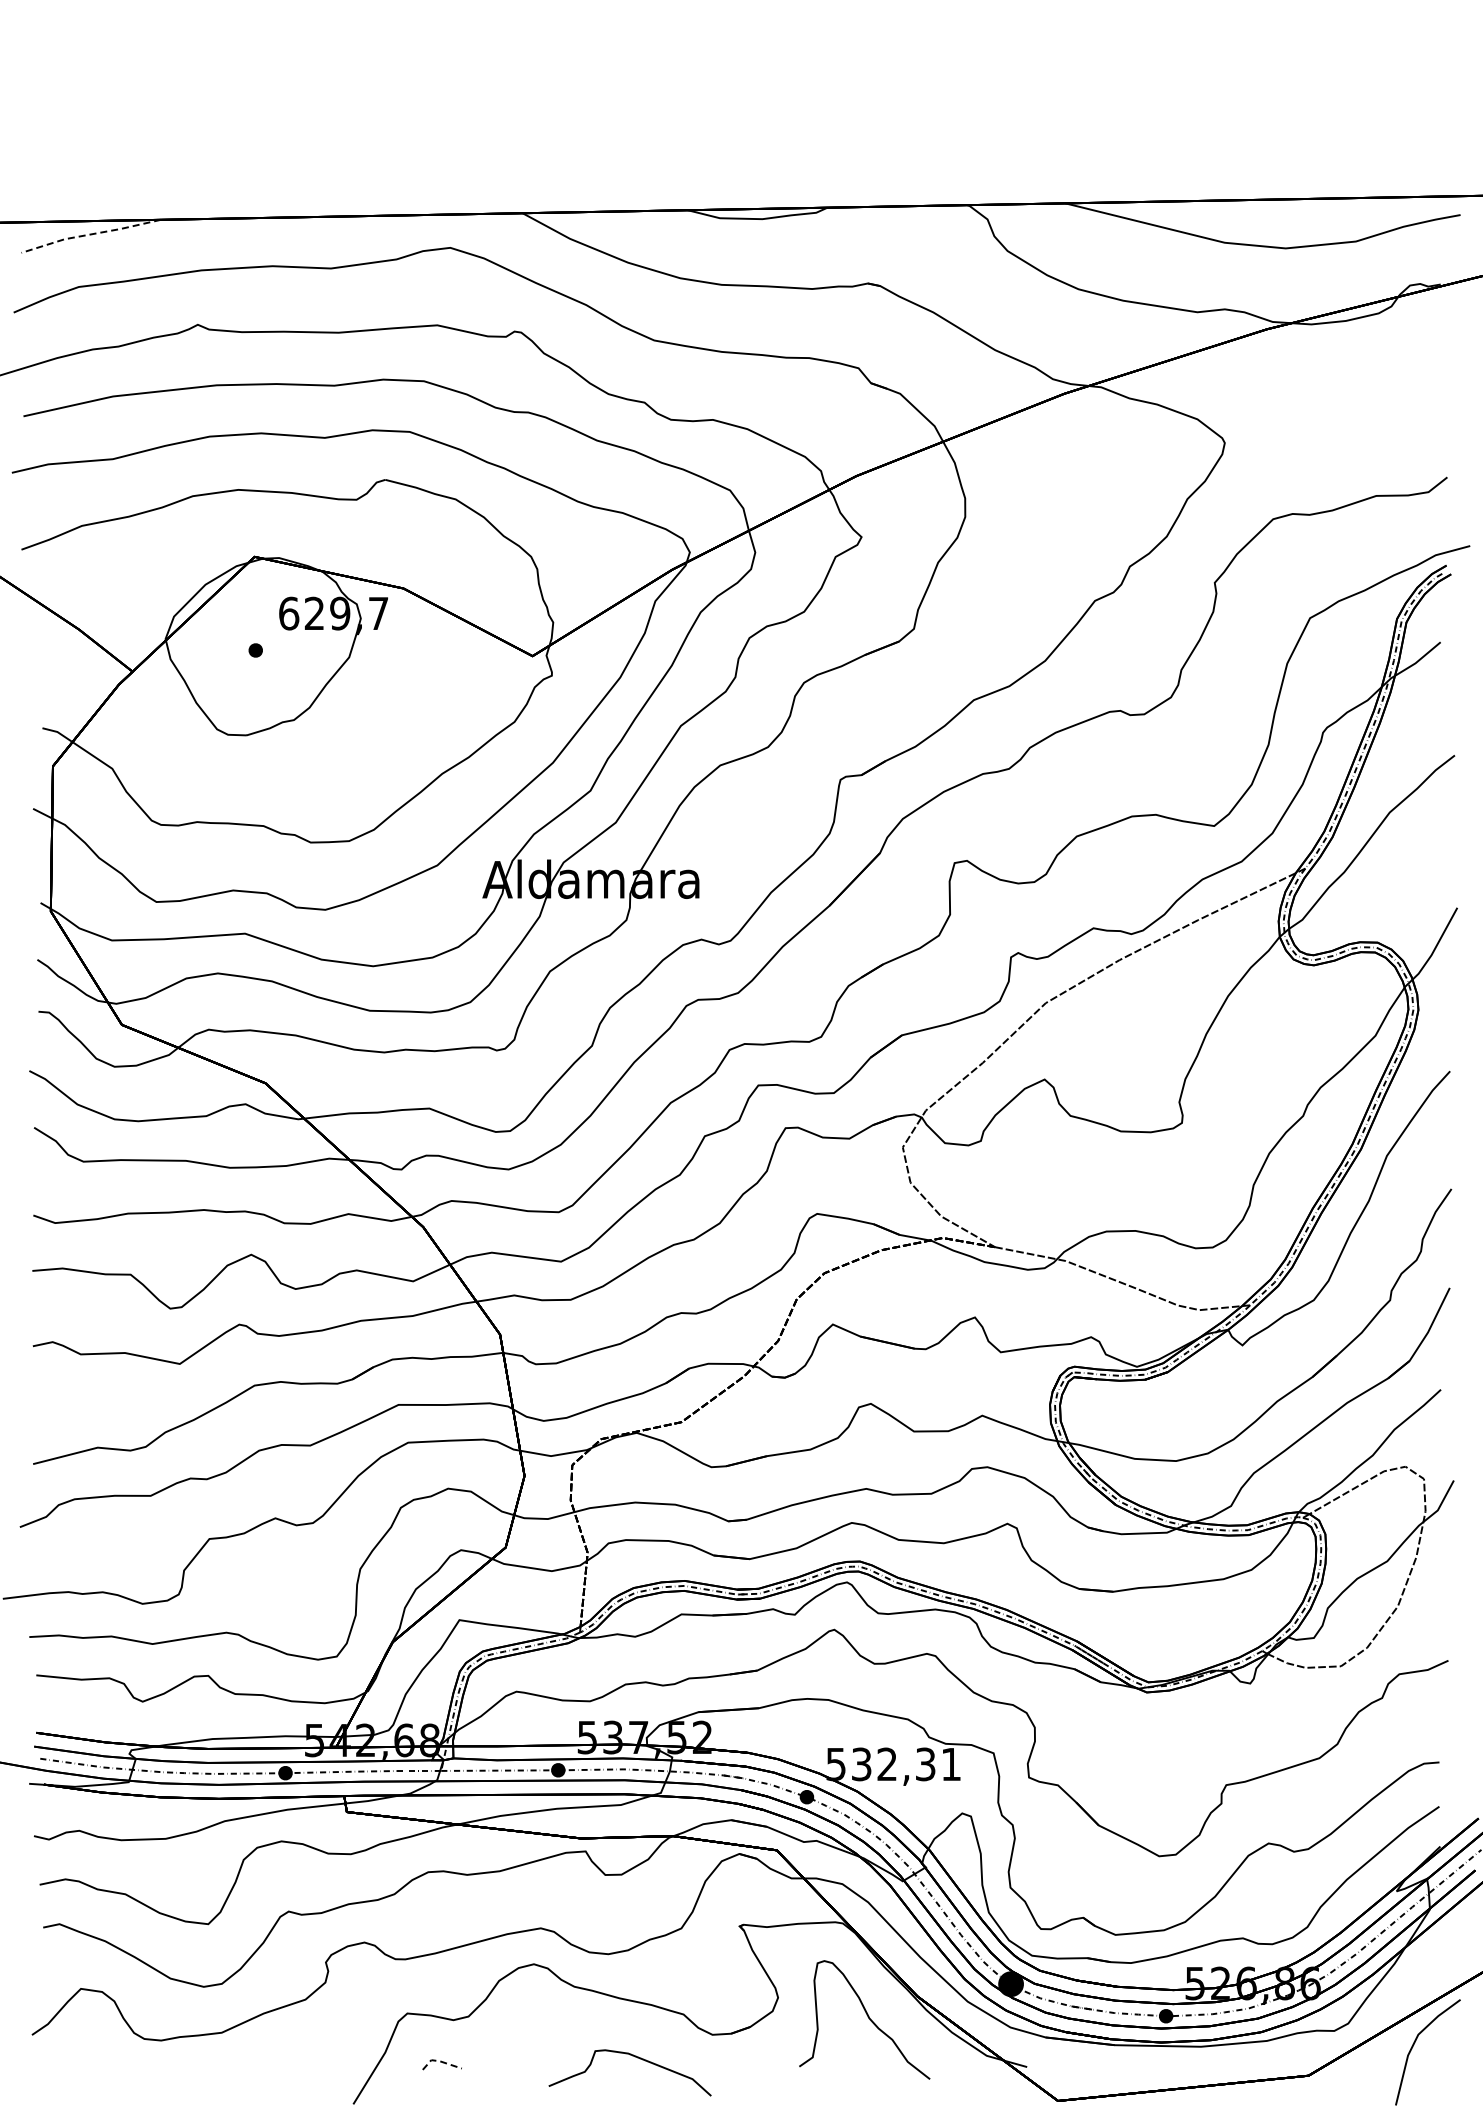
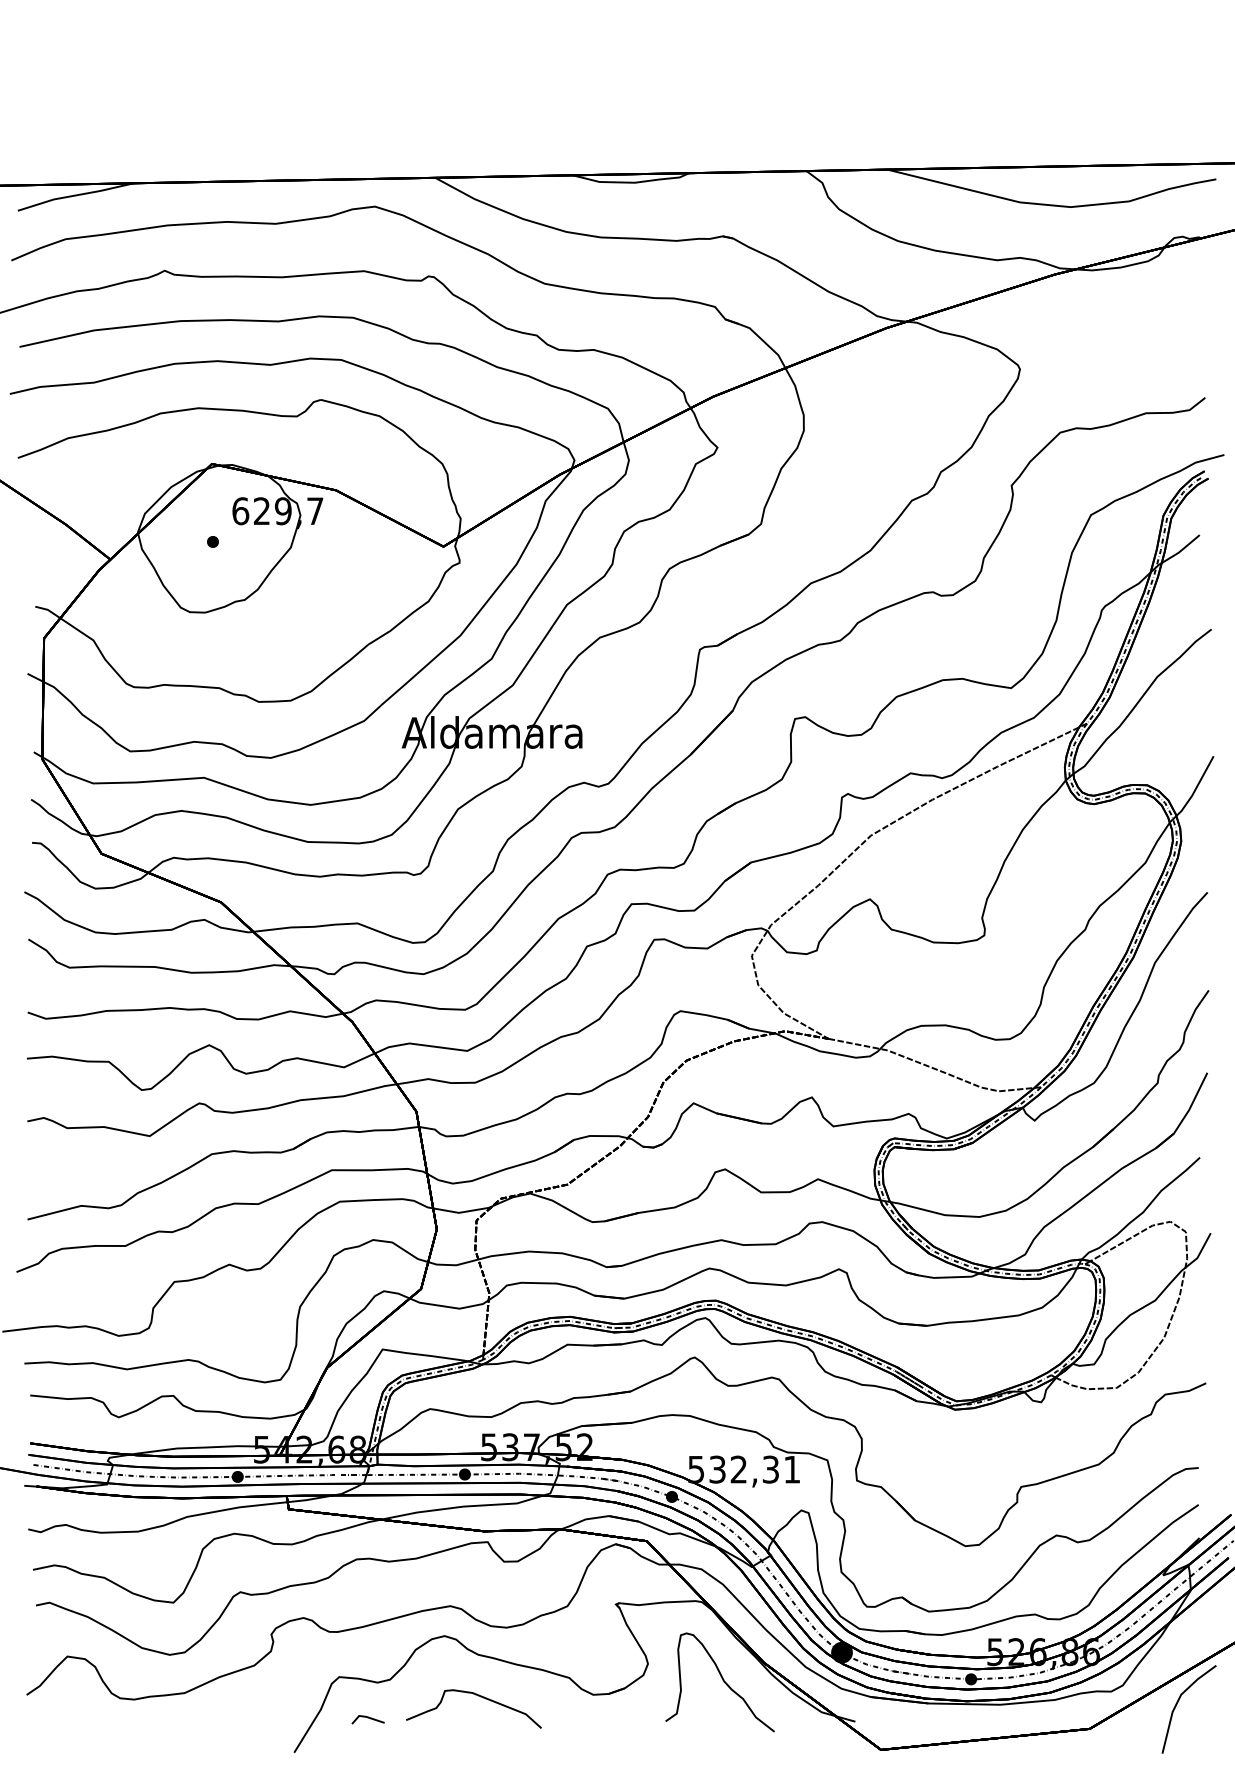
line: (90, 234) -> (75, 195), dashed -> solid
curve: (637, 2058) -> (480, 1697), moved
line: (440, 2061) -> (366, 1717), dashed -> solid

